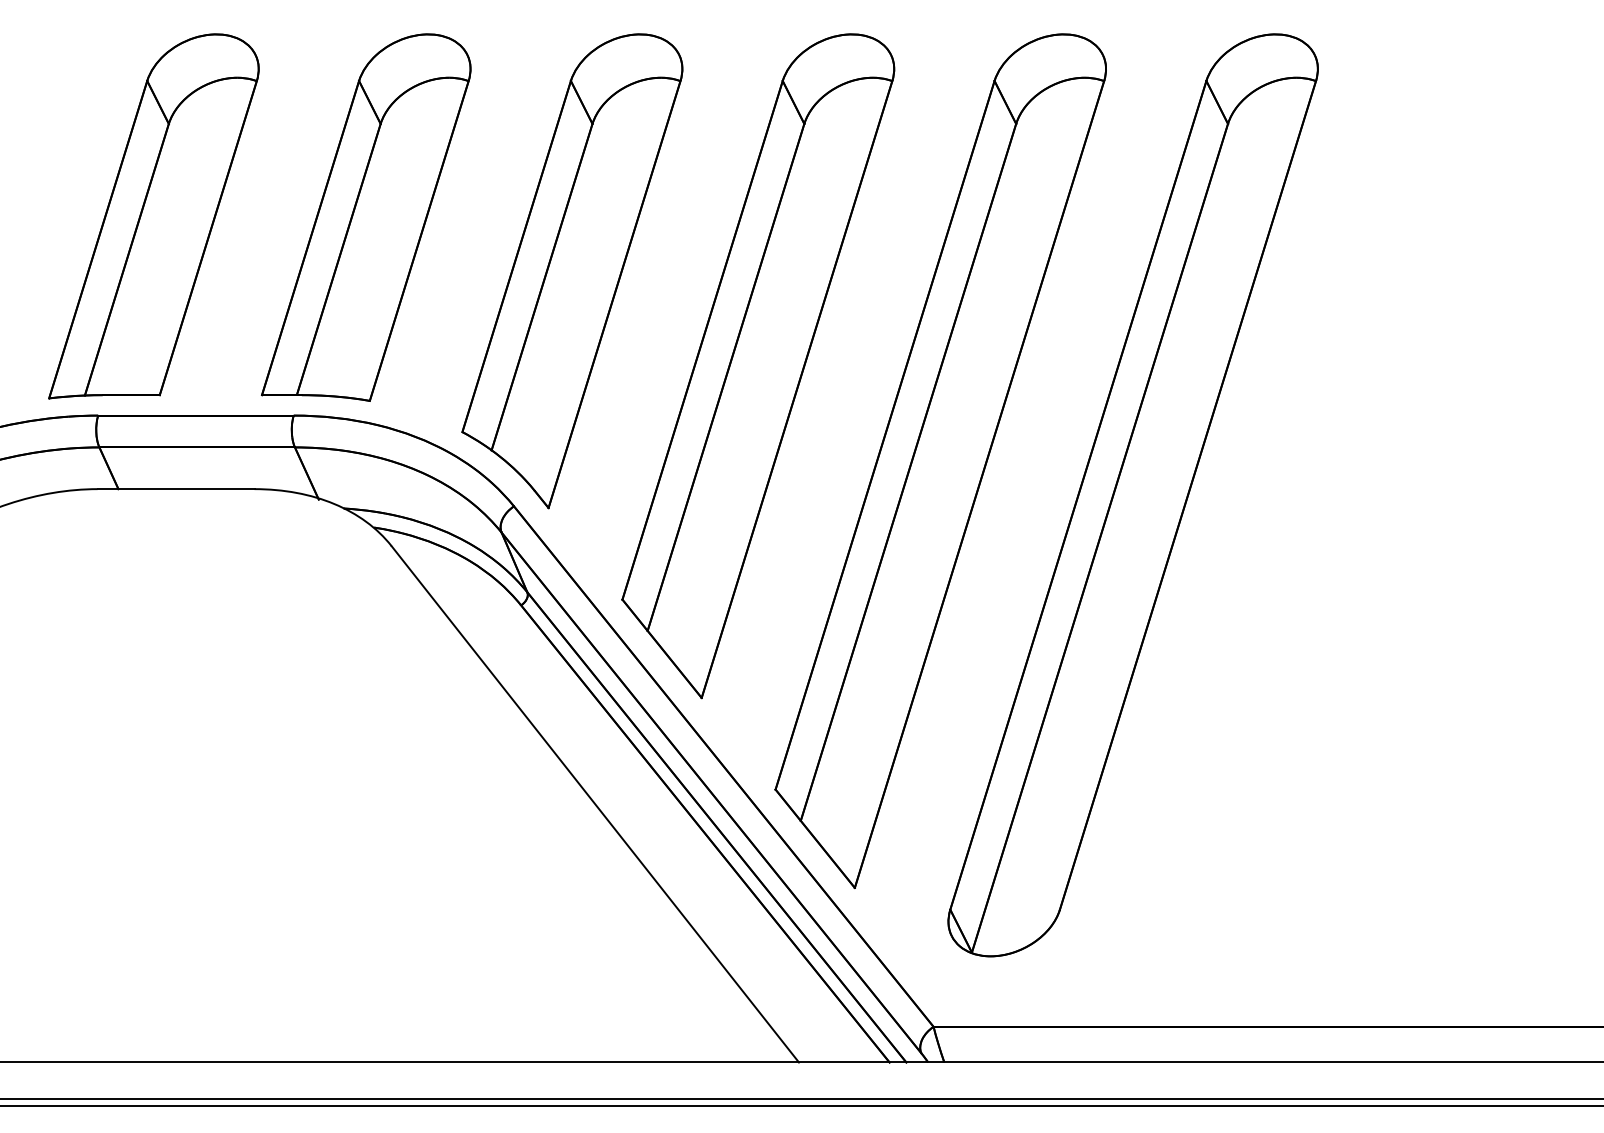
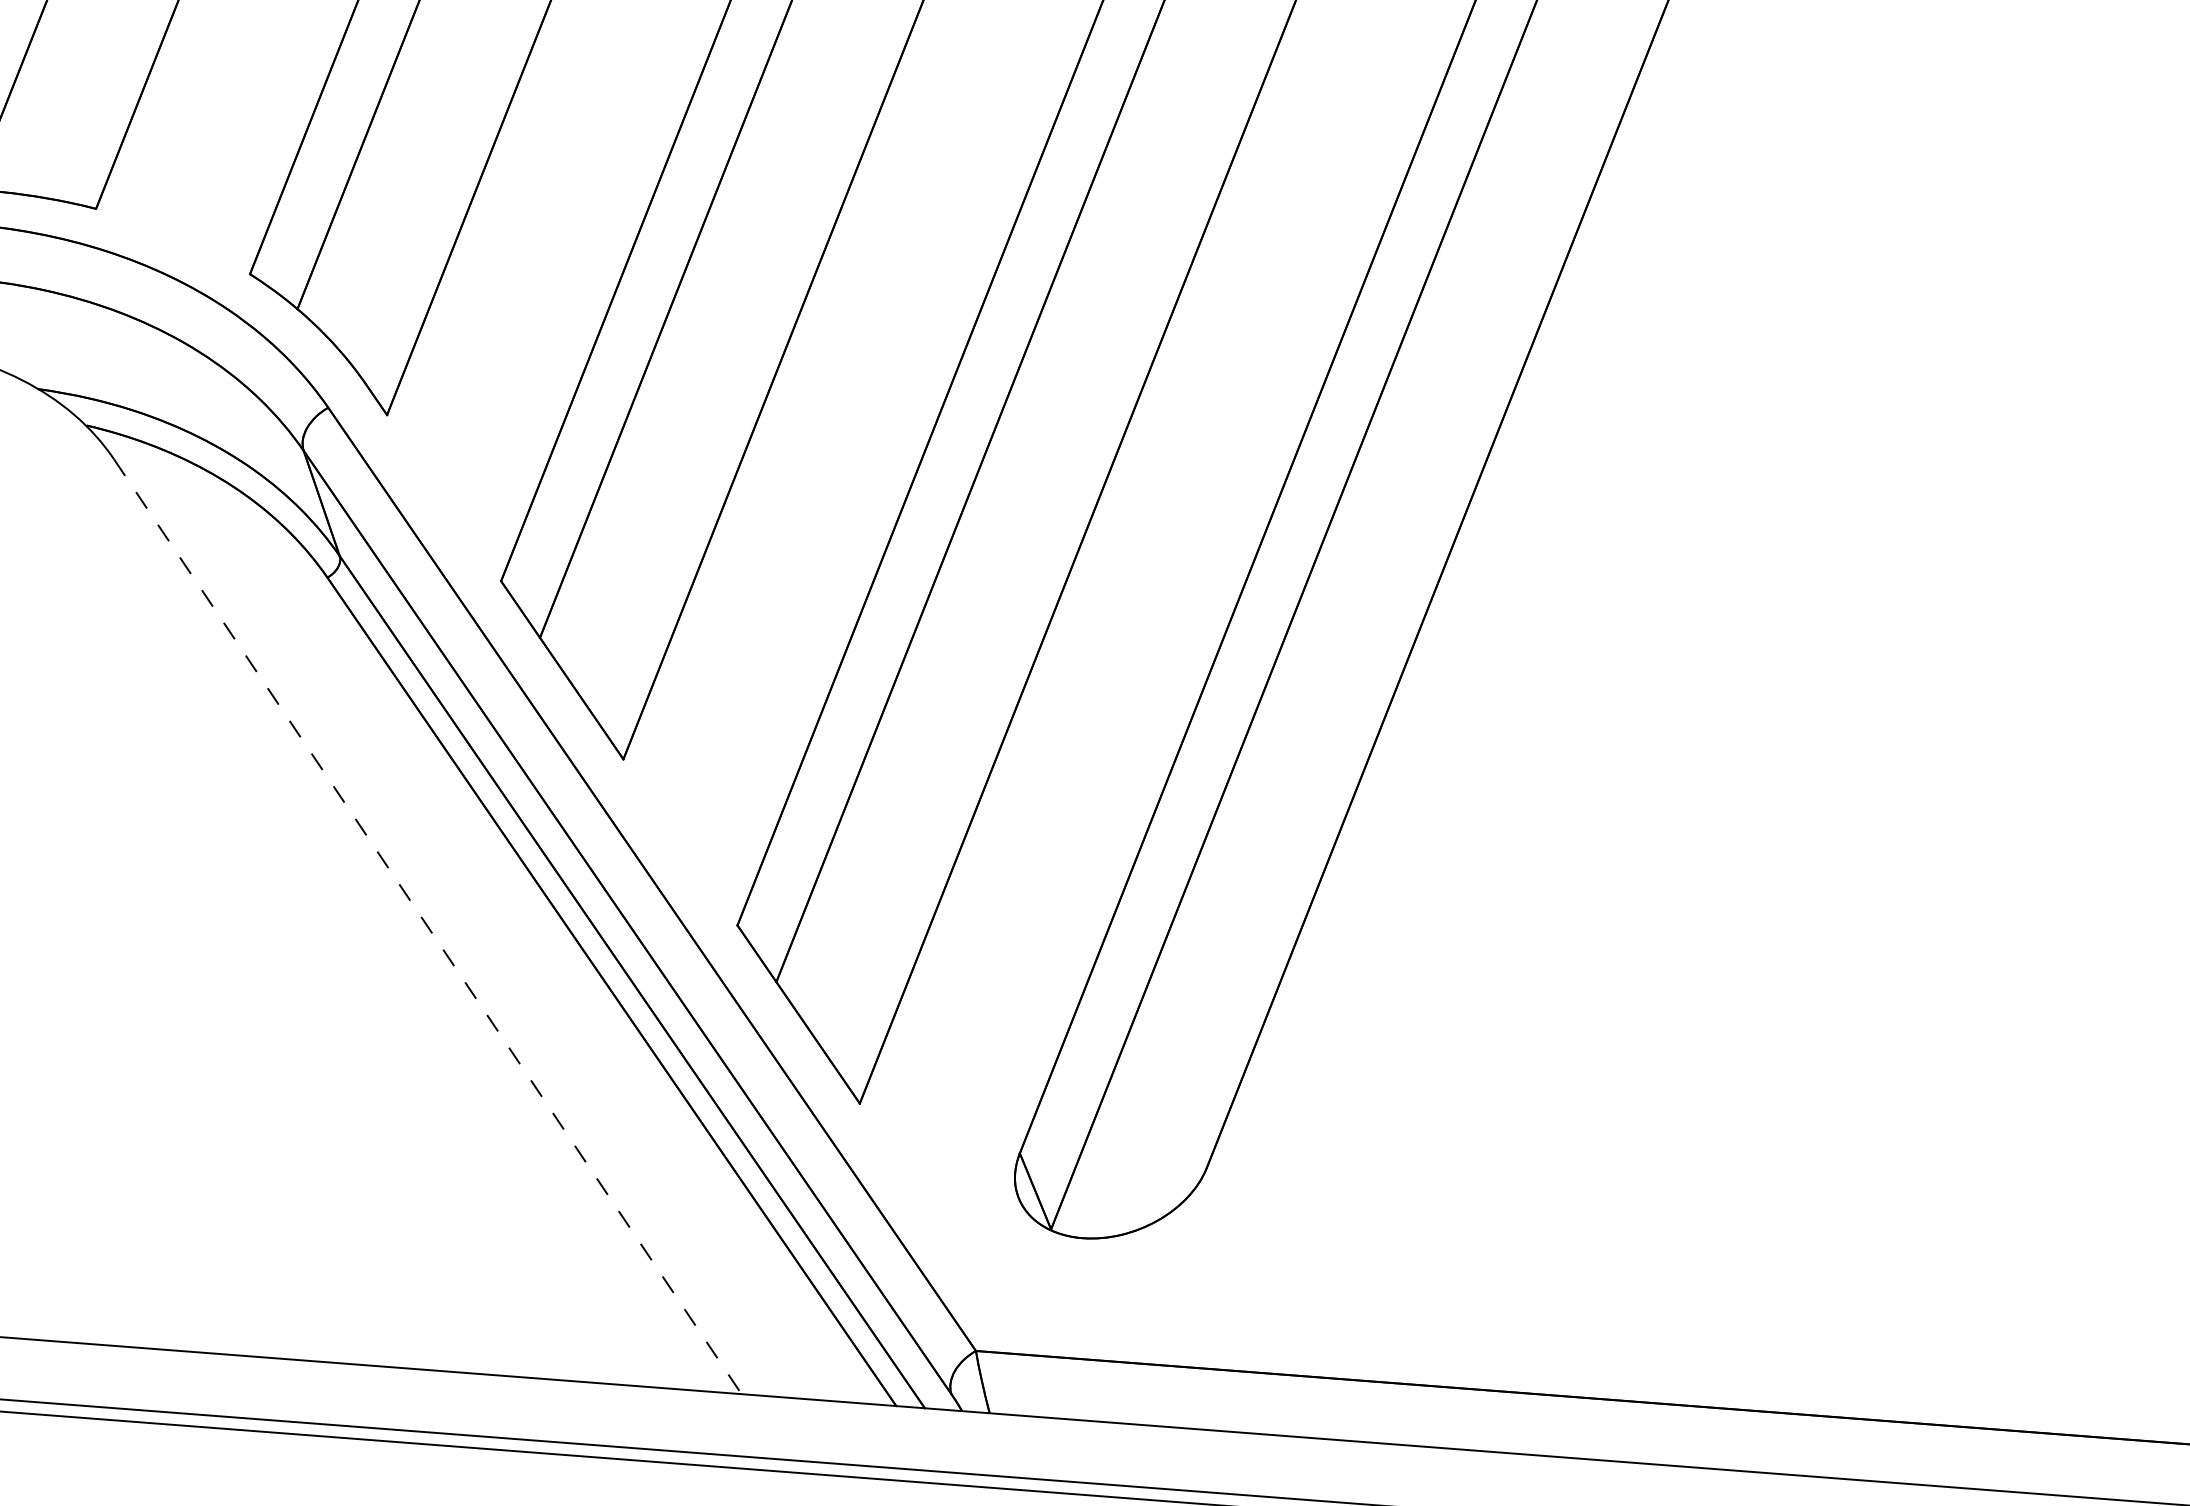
line: (595, 804) -> (428, 927), solid -> dashed

